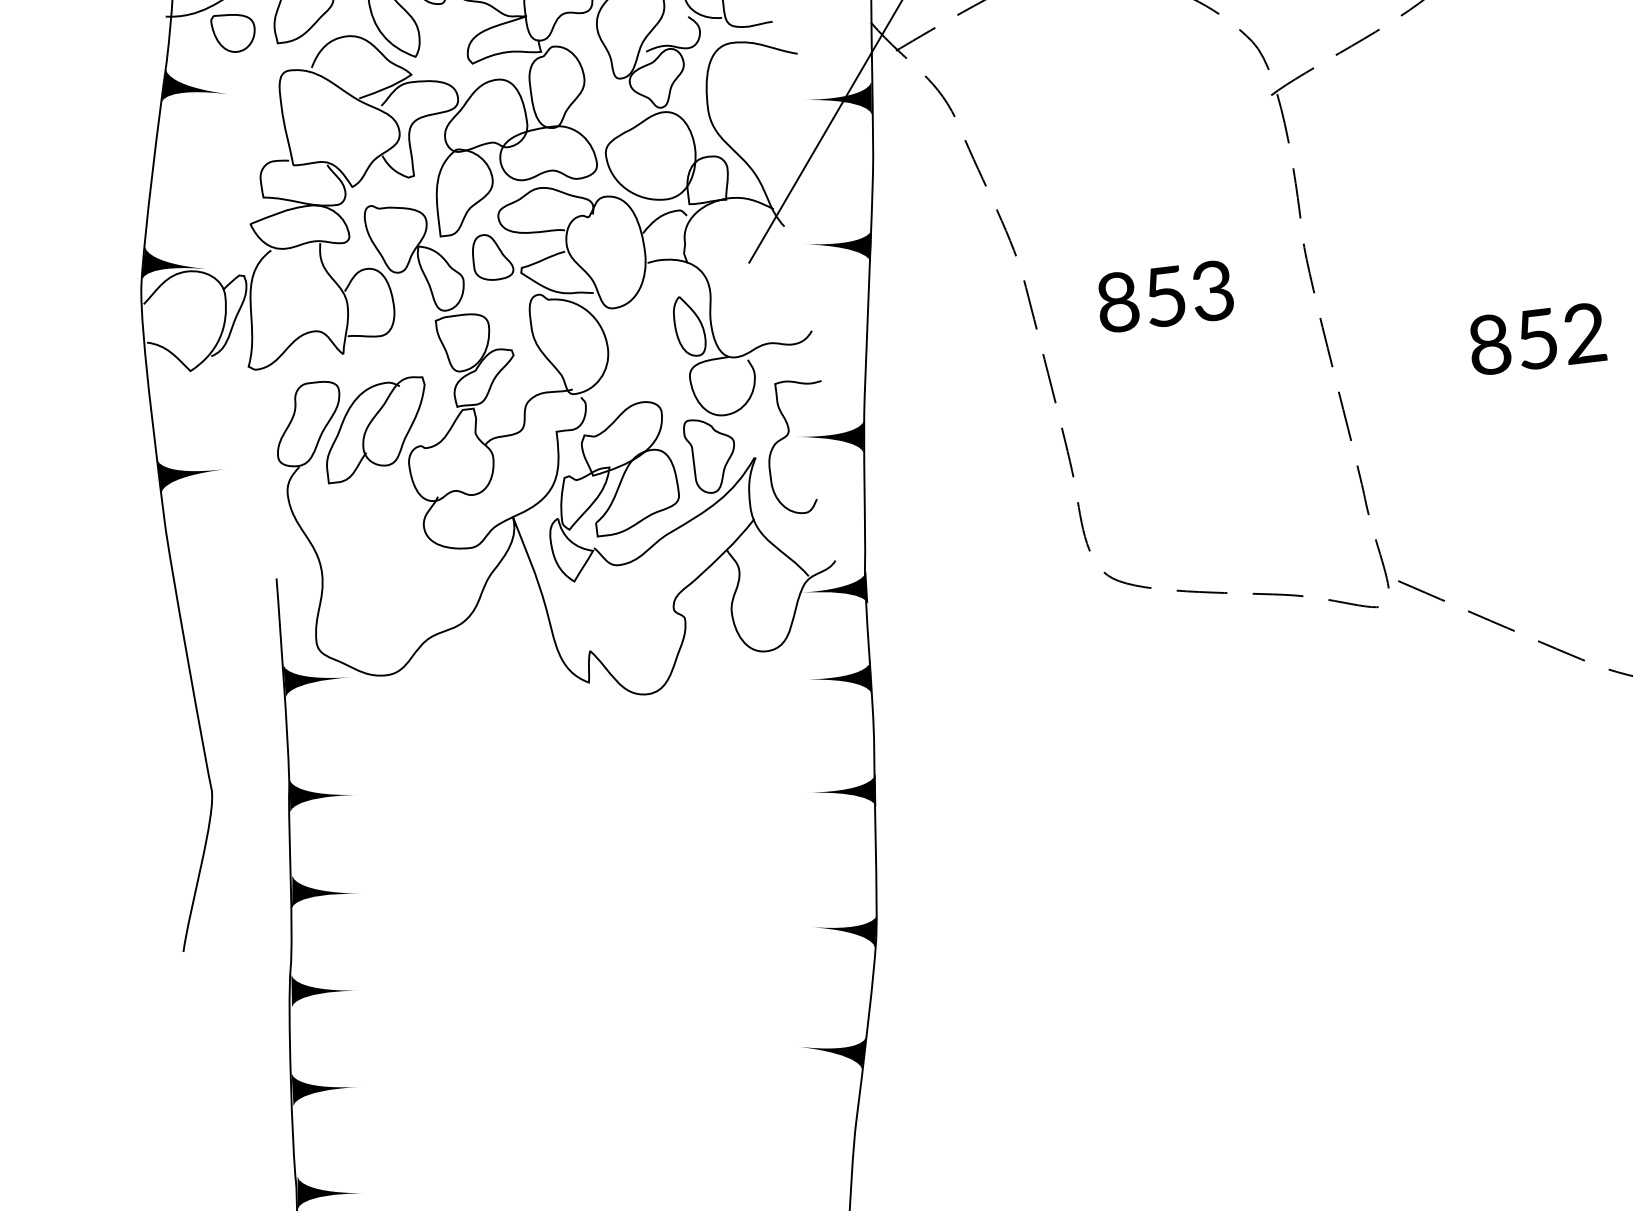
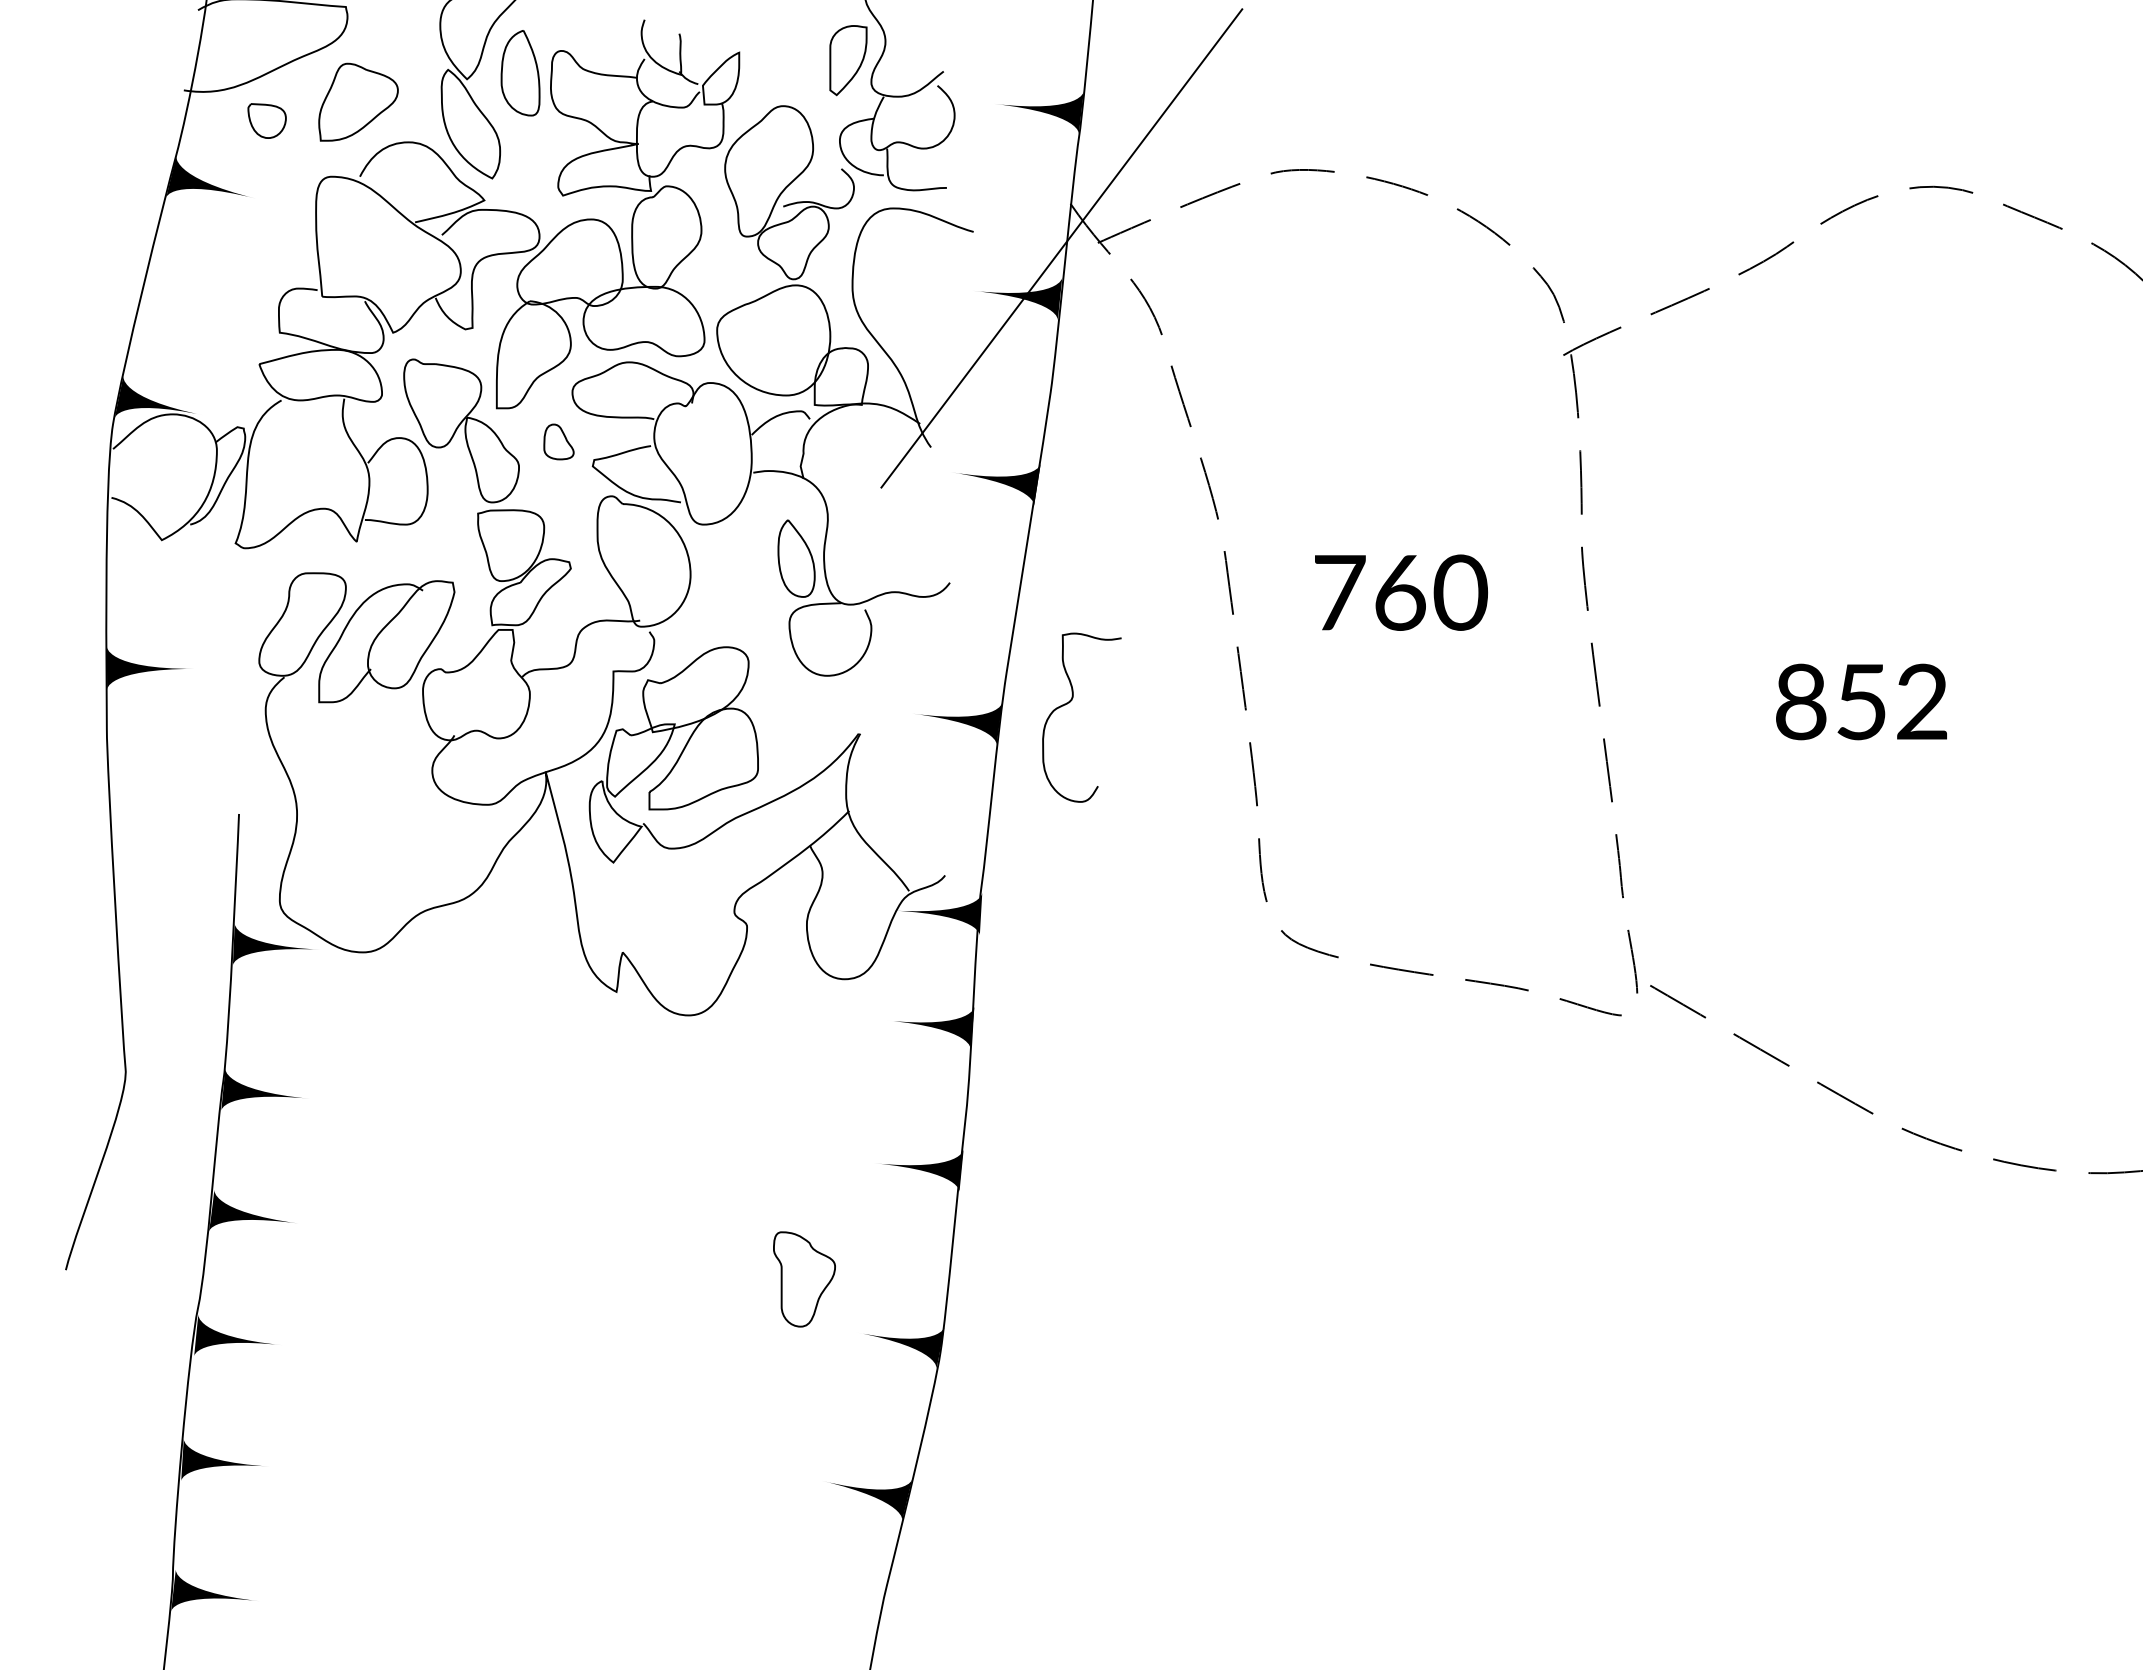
part: (233, 32) -> (266, 120), size x0.7
part: (492, 256) -> (558, 441), size x0.6
text: (1166, 296) -> (1401, 592), 853 -> 760
curve: (786, 436) -> (1069, 703), moved
part: (711, 455) -> (804, 1279), moved

